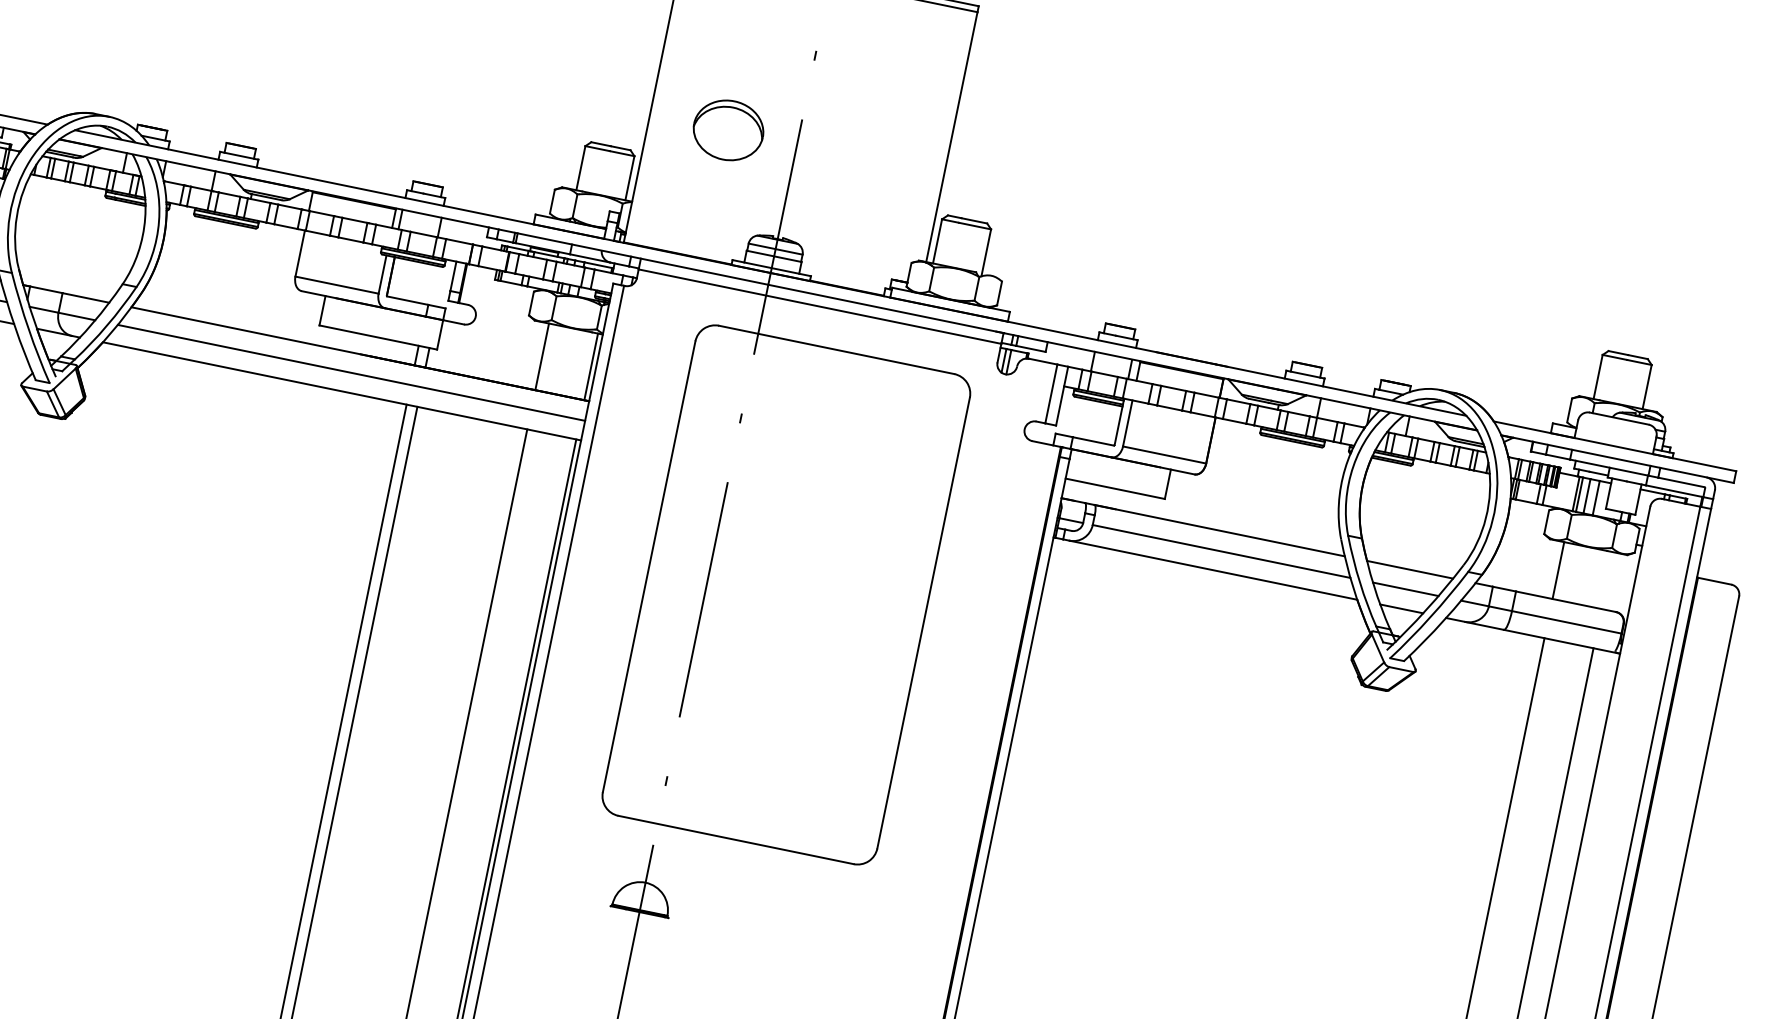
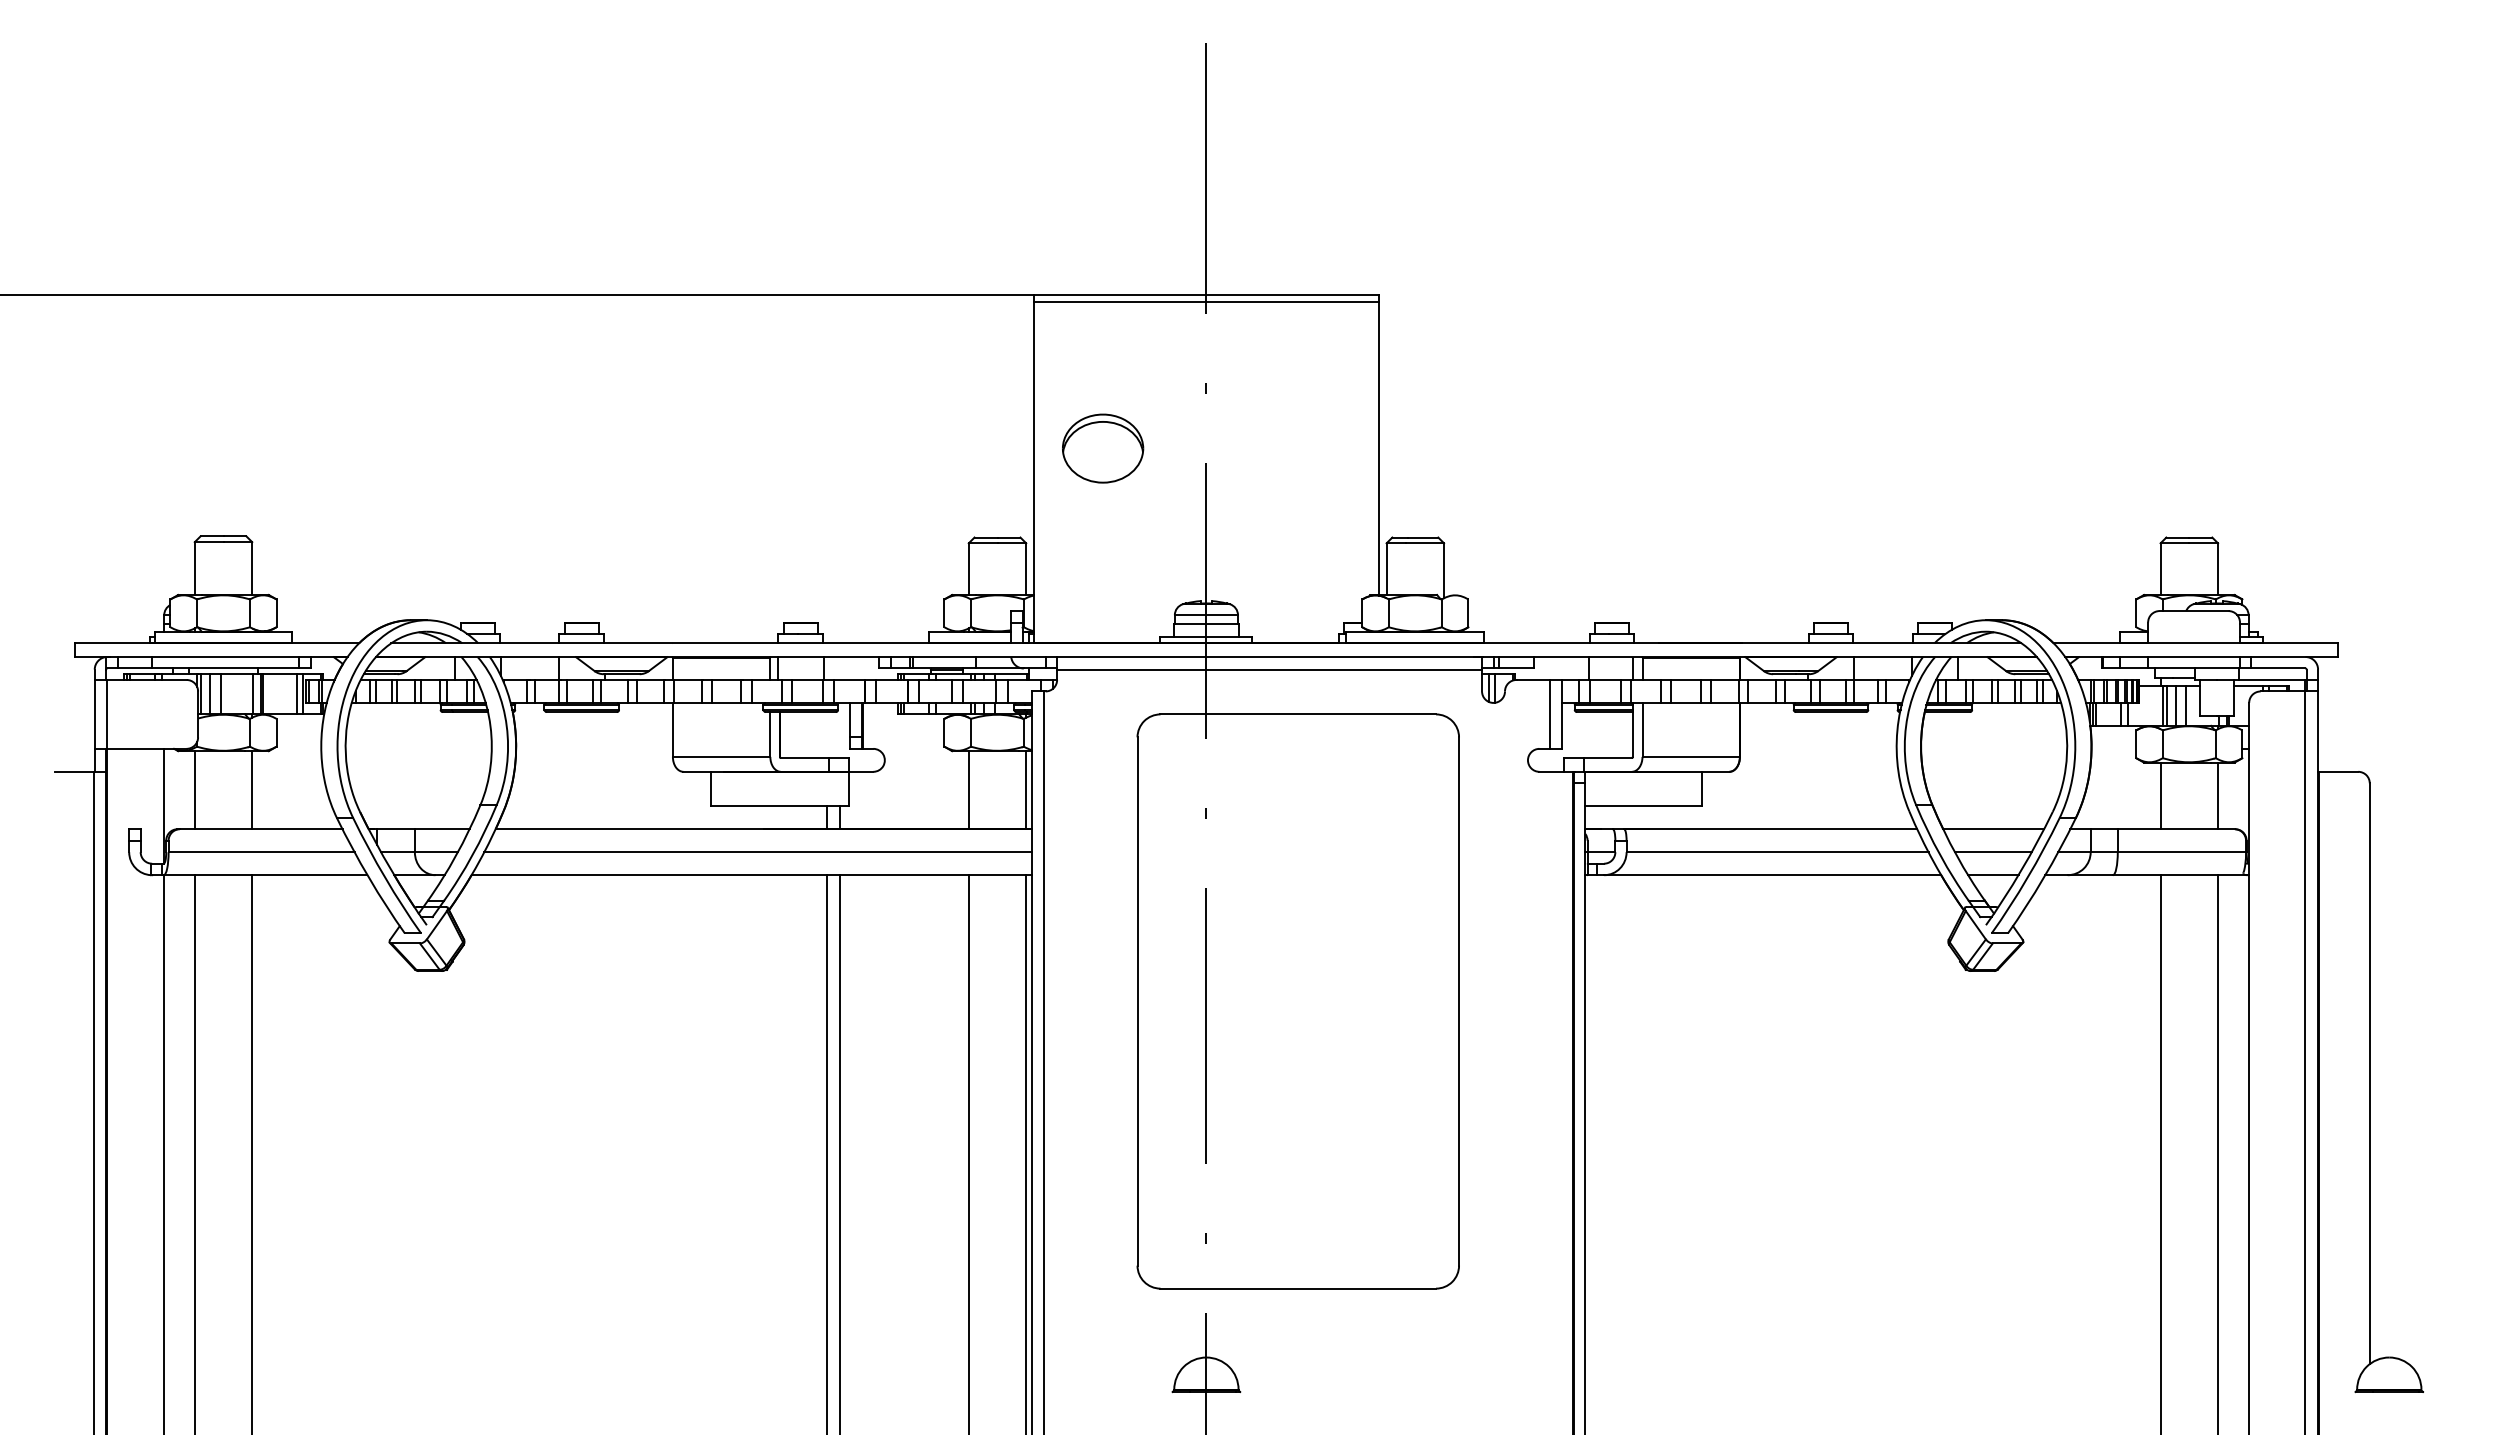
part: (728, 130) -> (1103, 448), moved
line: (1607, 580) -> (2218, 795), added

